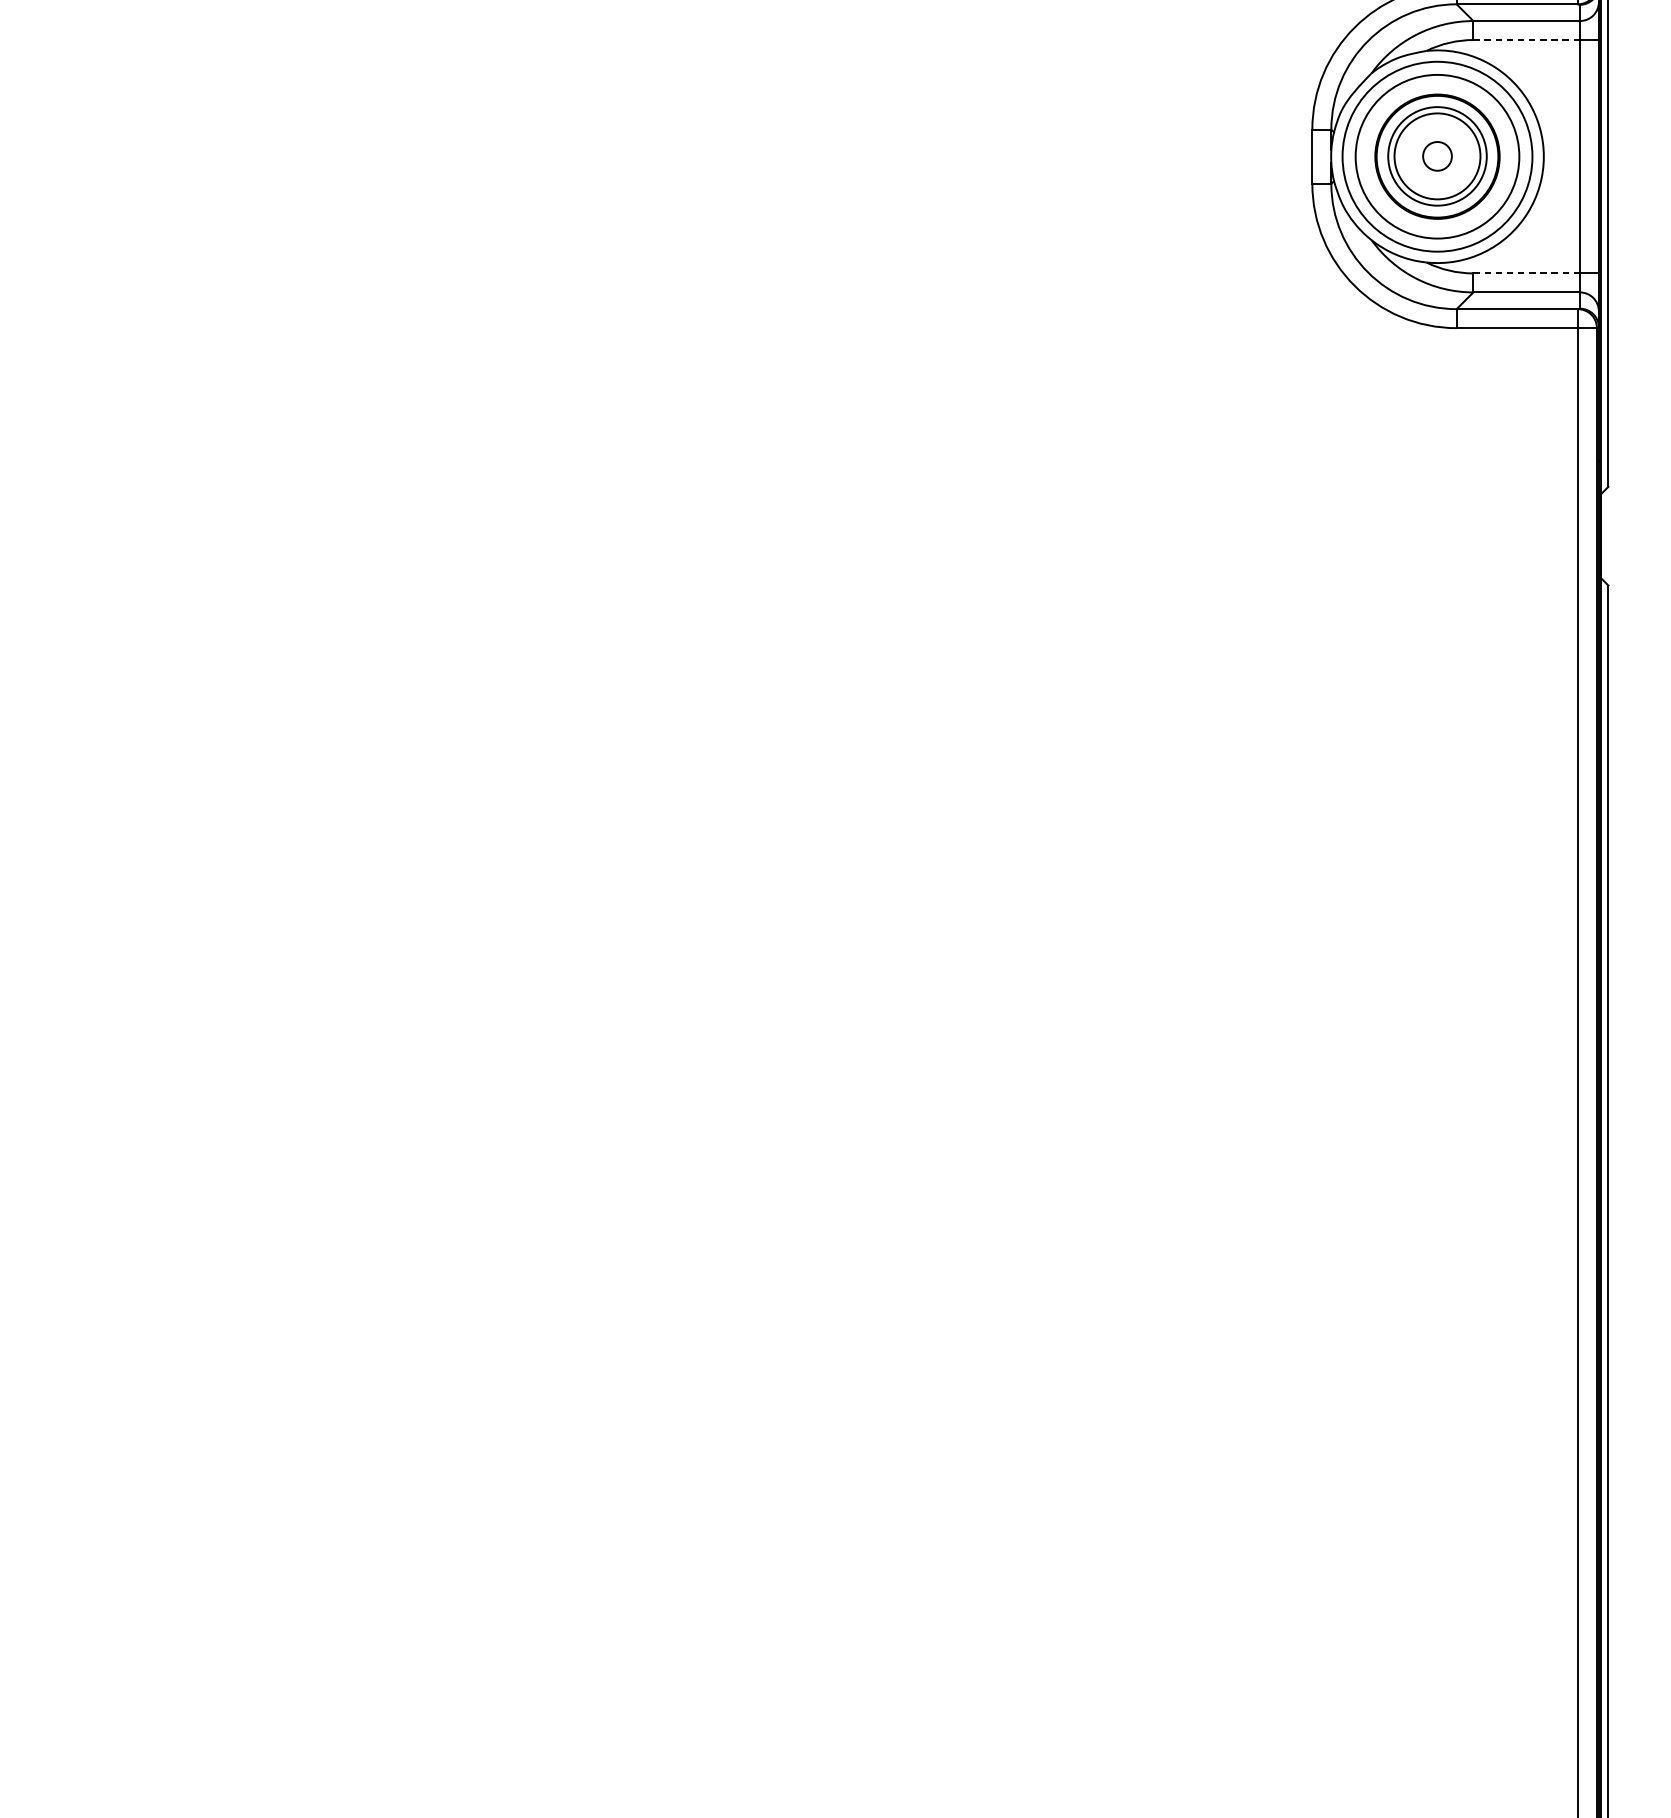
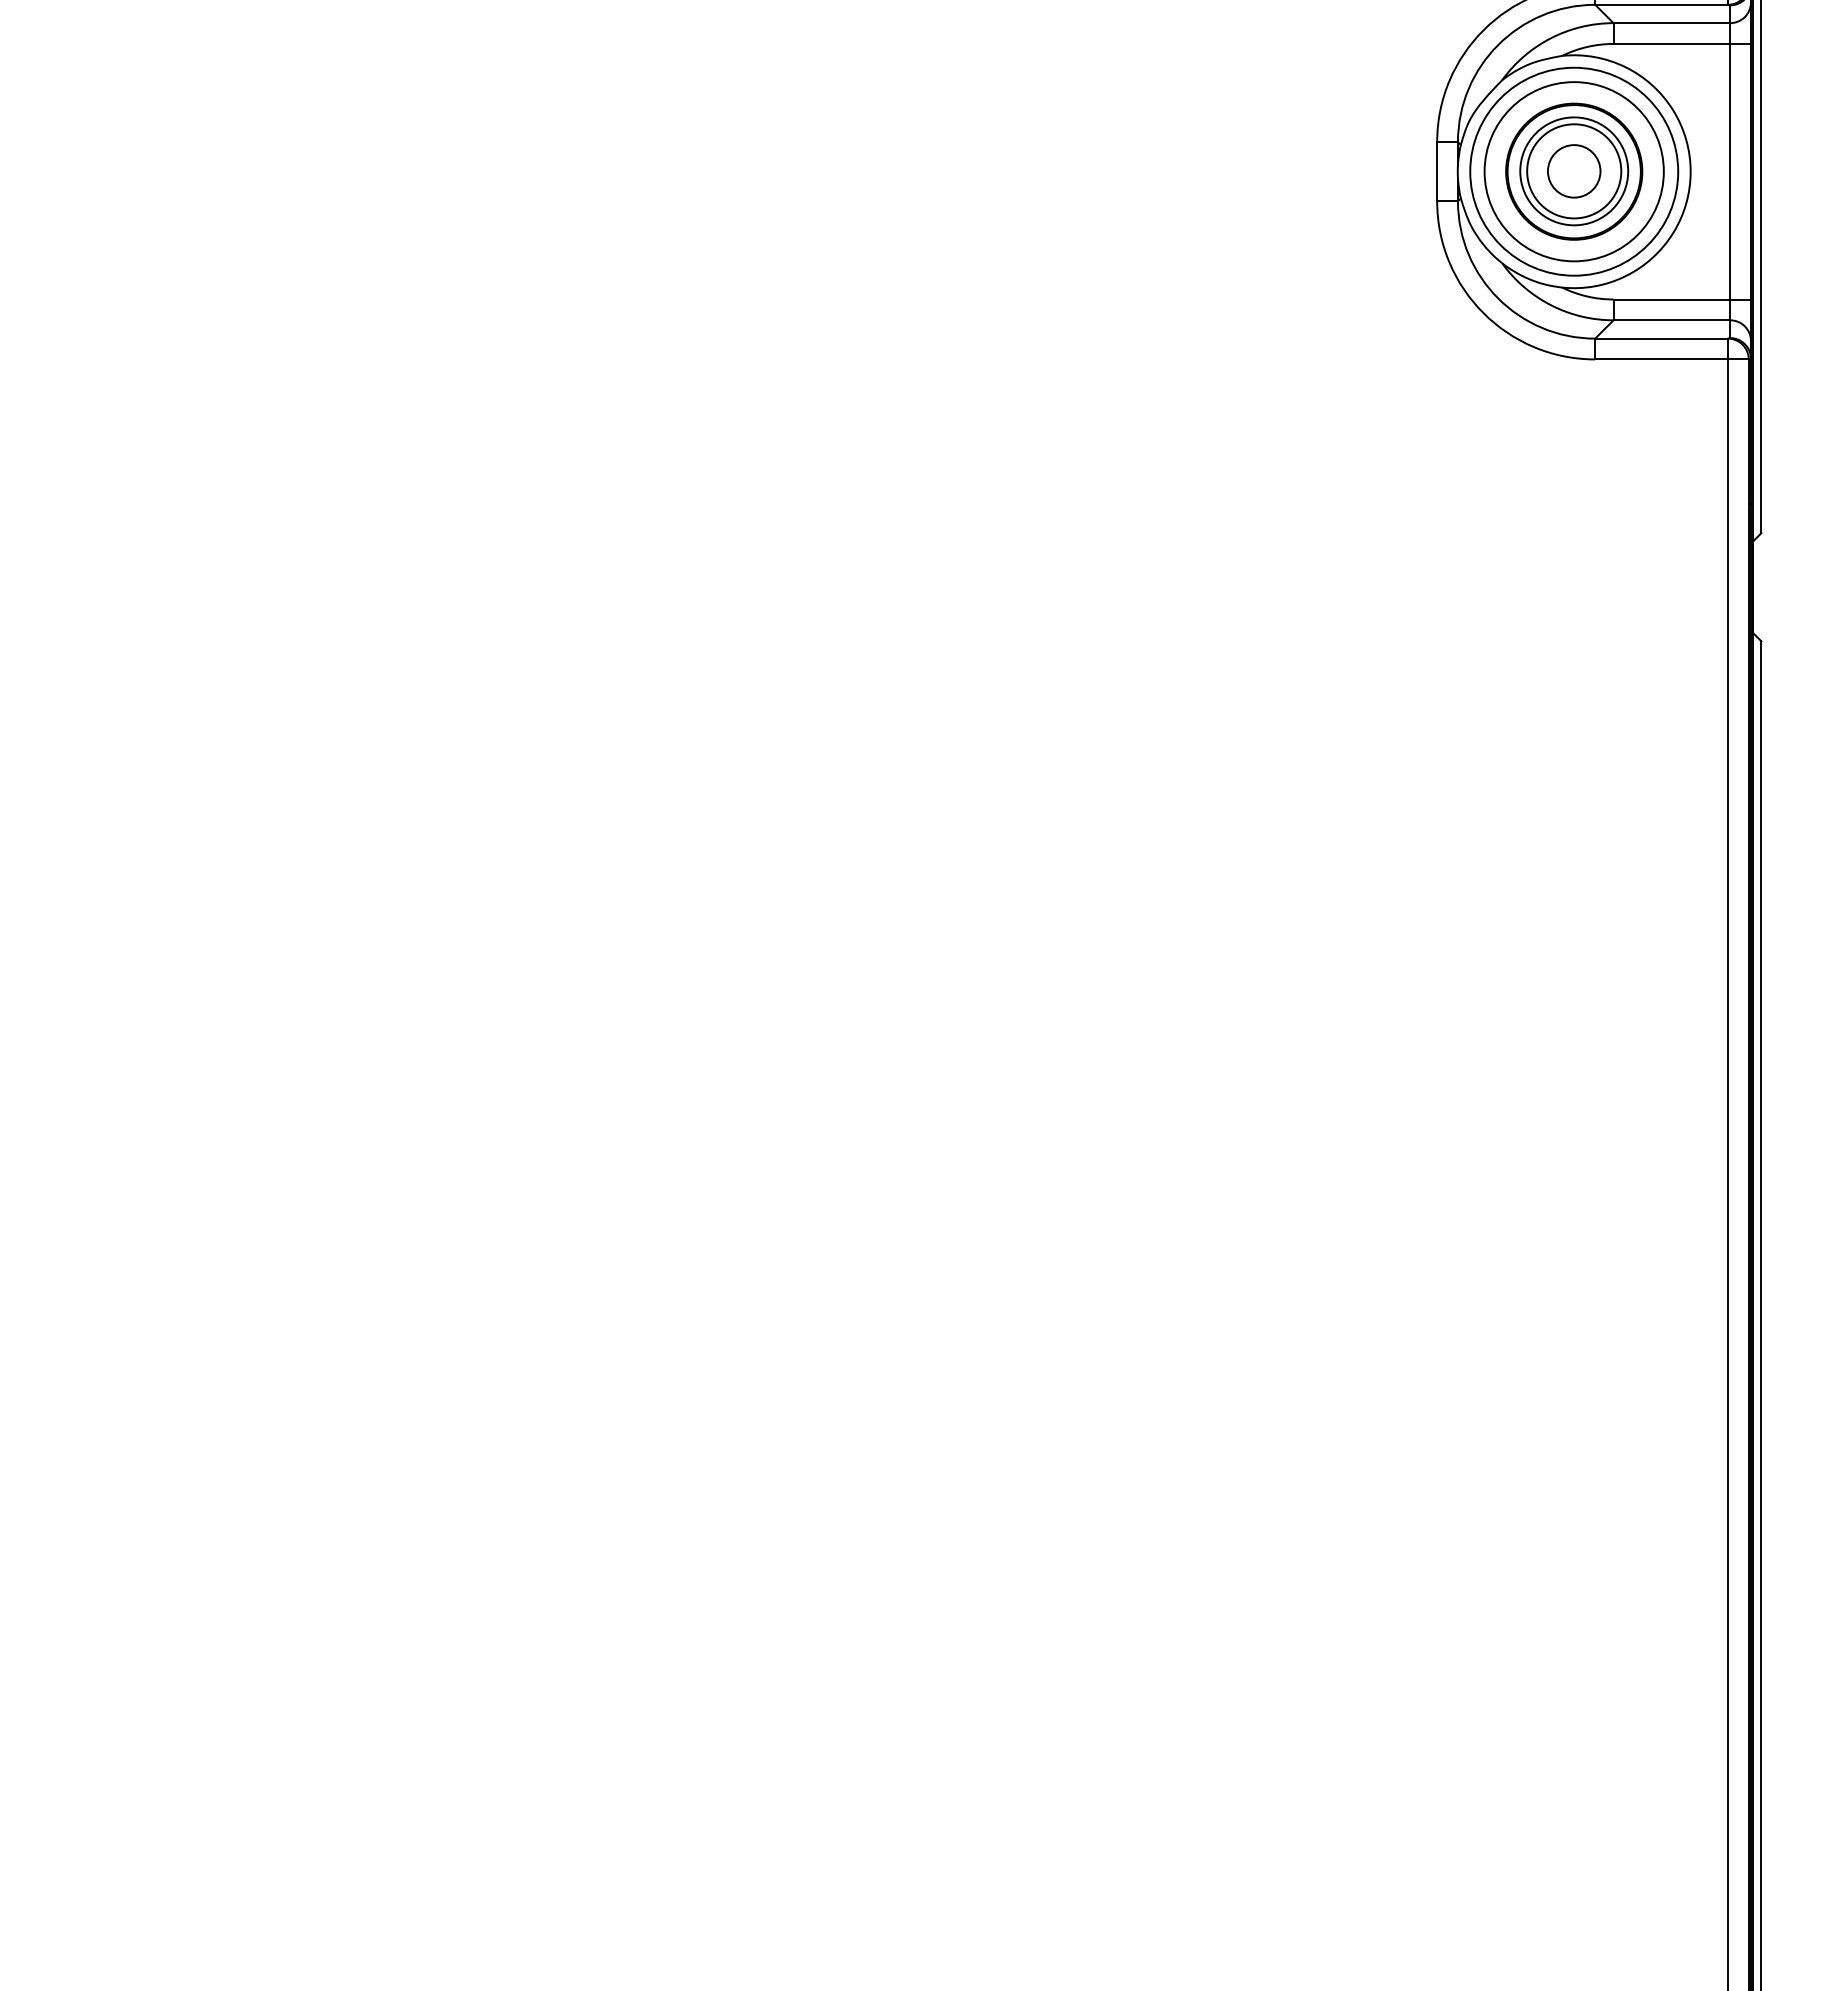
line: (1526, 39) -> (1671, 43), dashed -> solid
circle: (1436, 156) -> (1573, 171), size x1.67
line: (1527, 273) -> (1672, 299), dashed -> solid

